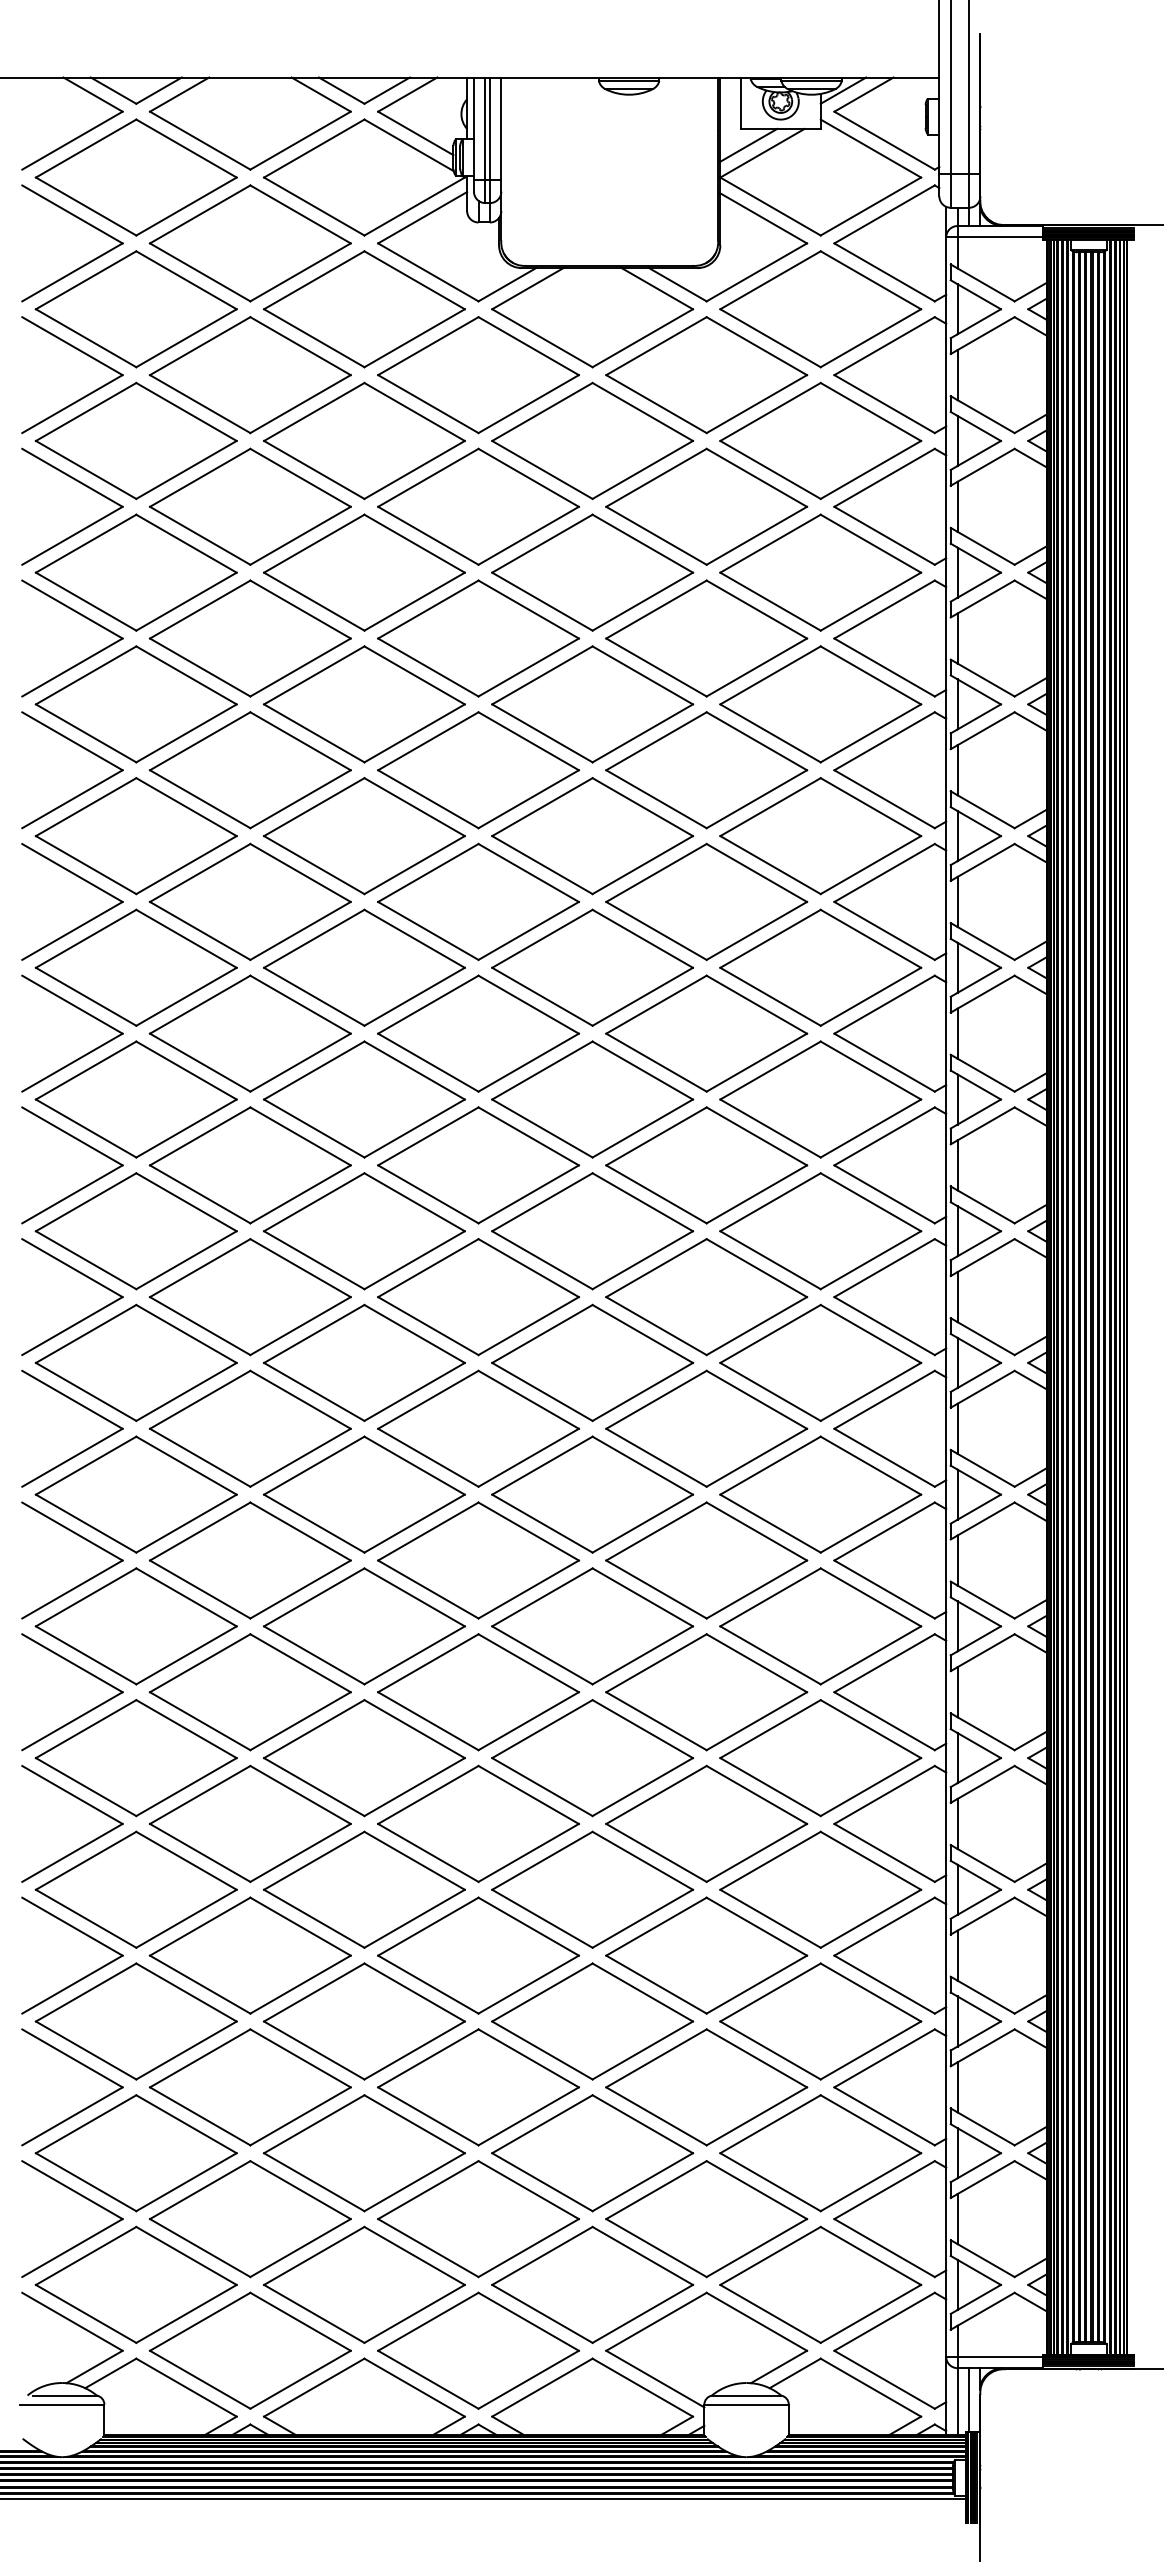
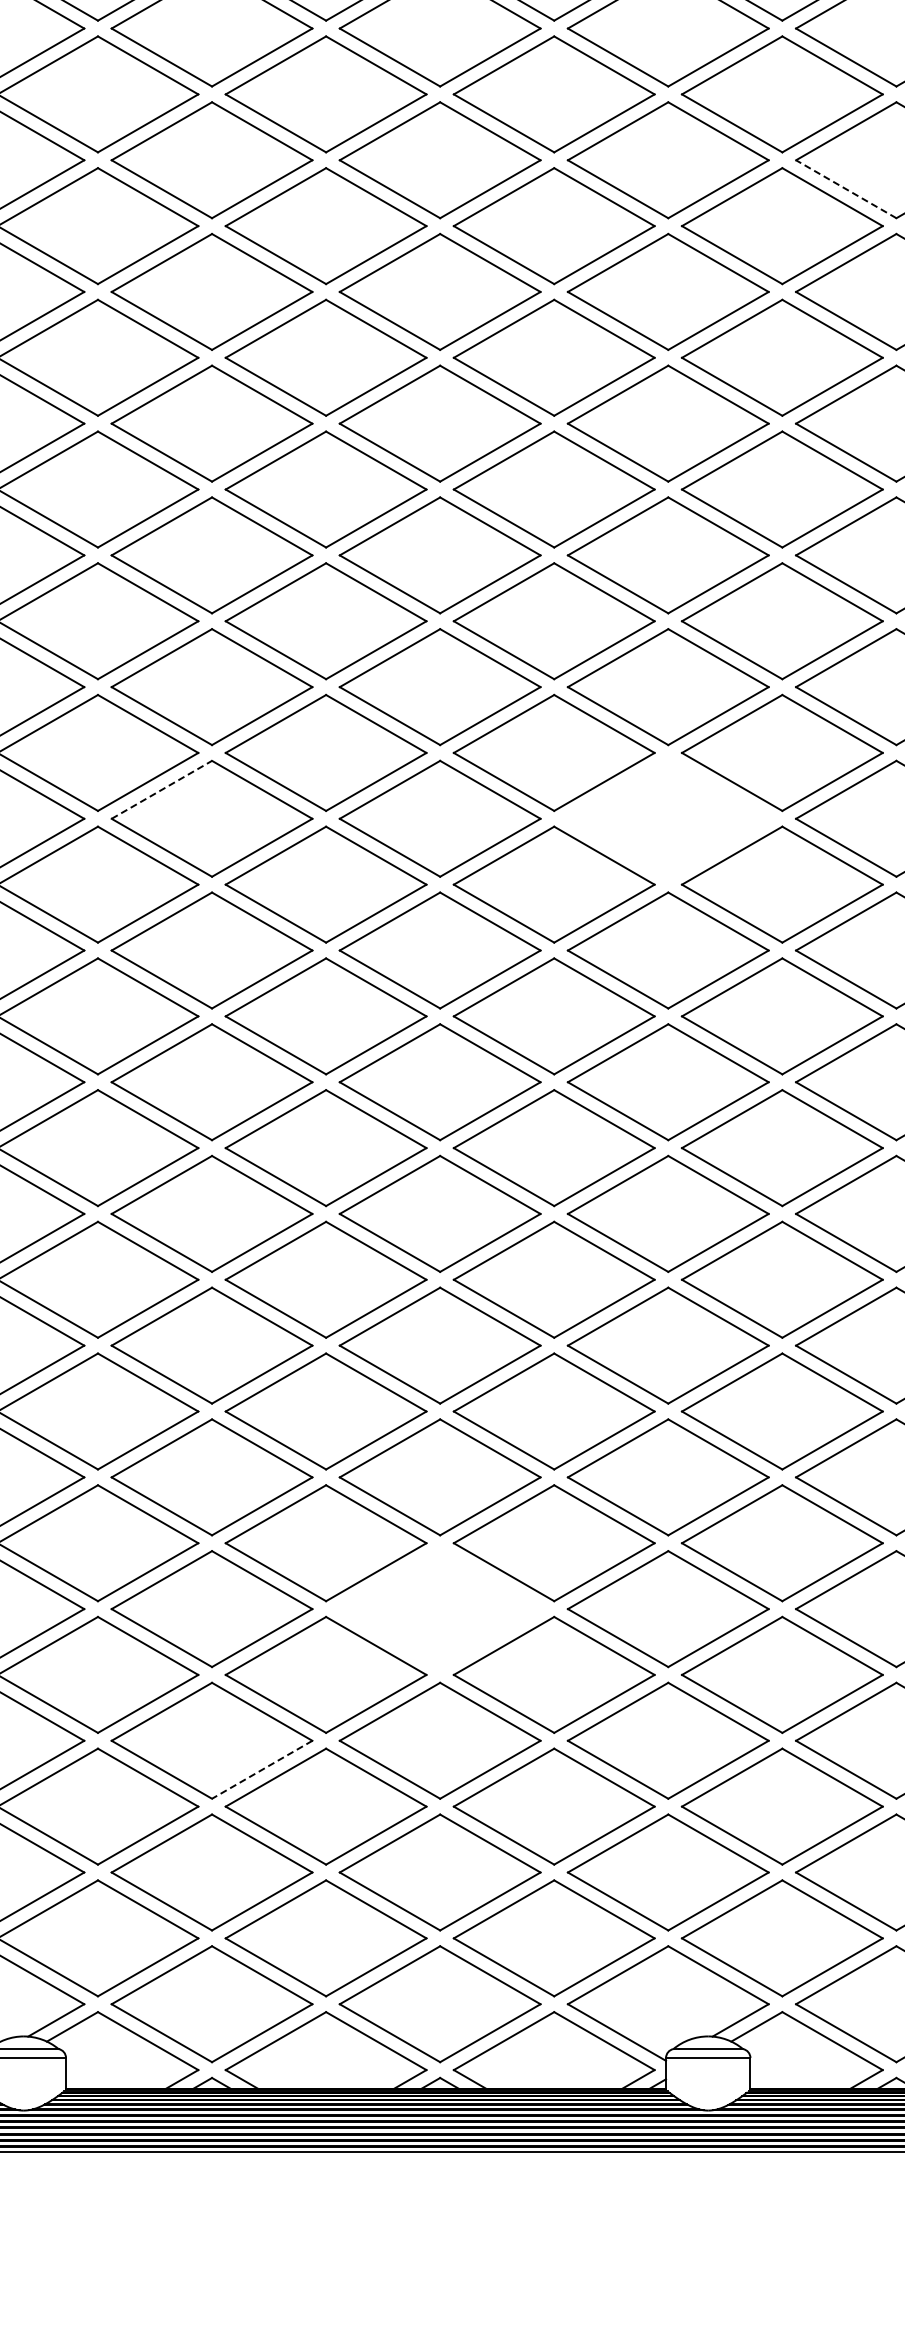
line: (884, 535) -> (846, 188), solid -> dashed
line: (200, 1136) -> (162, 789), solid -> dashed
part: (706, 1165) -> (668, 818), removed
part: (478, 1955) -> (440, 1608), removed
line: (300, 2116) -> (262, 1769), solid -> dashed

